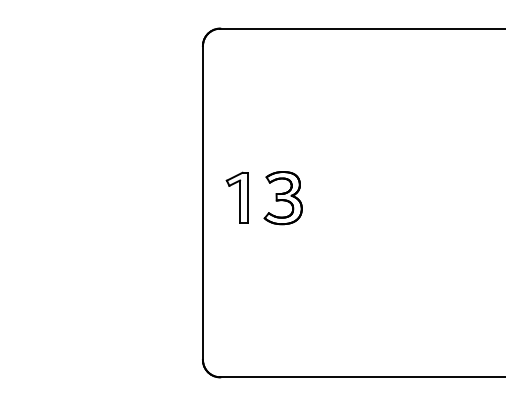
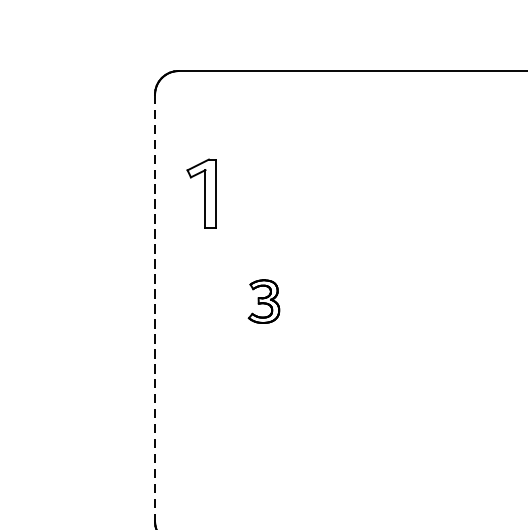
part: (236, 197) -> (200, 193), moved
part: (282, 198) -> (263, 301), size x0.6
line: (202, 202) -> (154, 307), solid -> dashed

